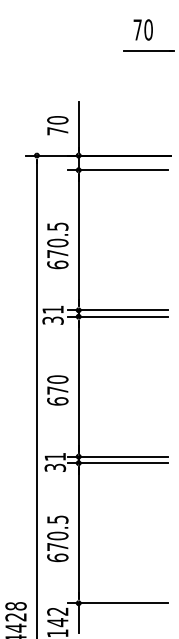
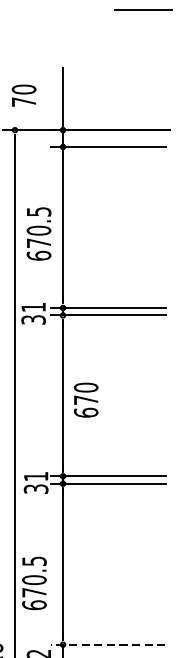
text: (57, 125) -> (23, 95), moved
text: (57, 390) -> (85, 400), moved
text: (57, 538) -> (34, 582), moved
line: (118, 603) -> (108, 645), solid -> dashed

